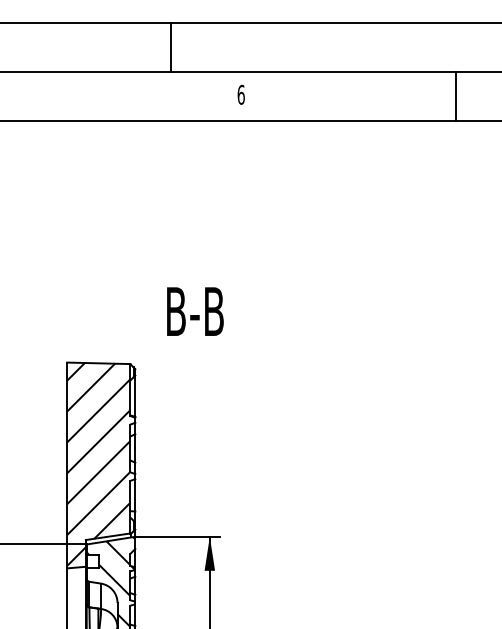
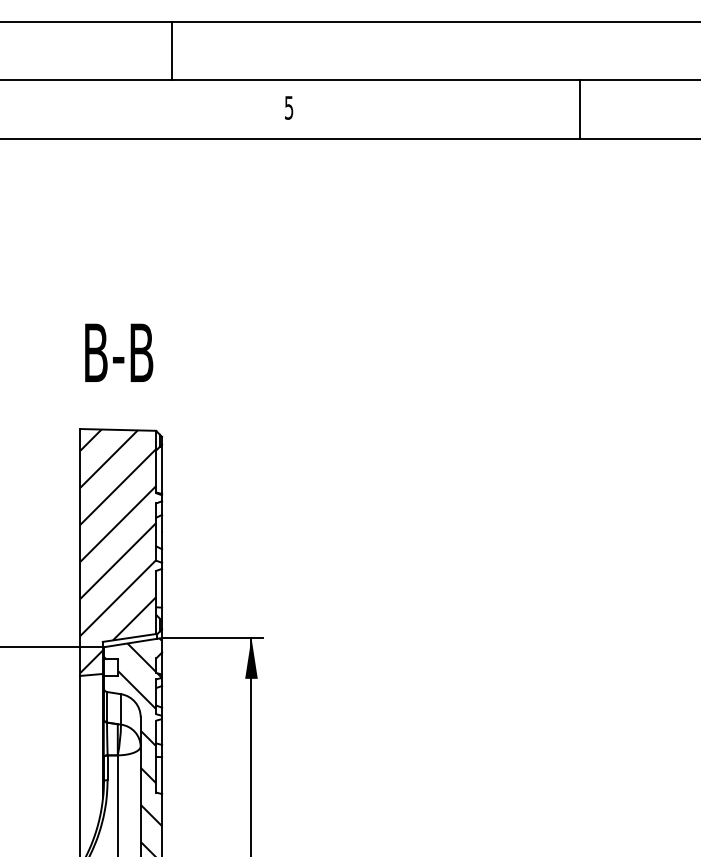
line: (171, 47) -> (172, 51), moved
text: (240, 94) -> (288, 107), 6 -> 5
line: (455, 96) -> (580, 109), moved
text: (195, 311) -> (119, 352), moved

